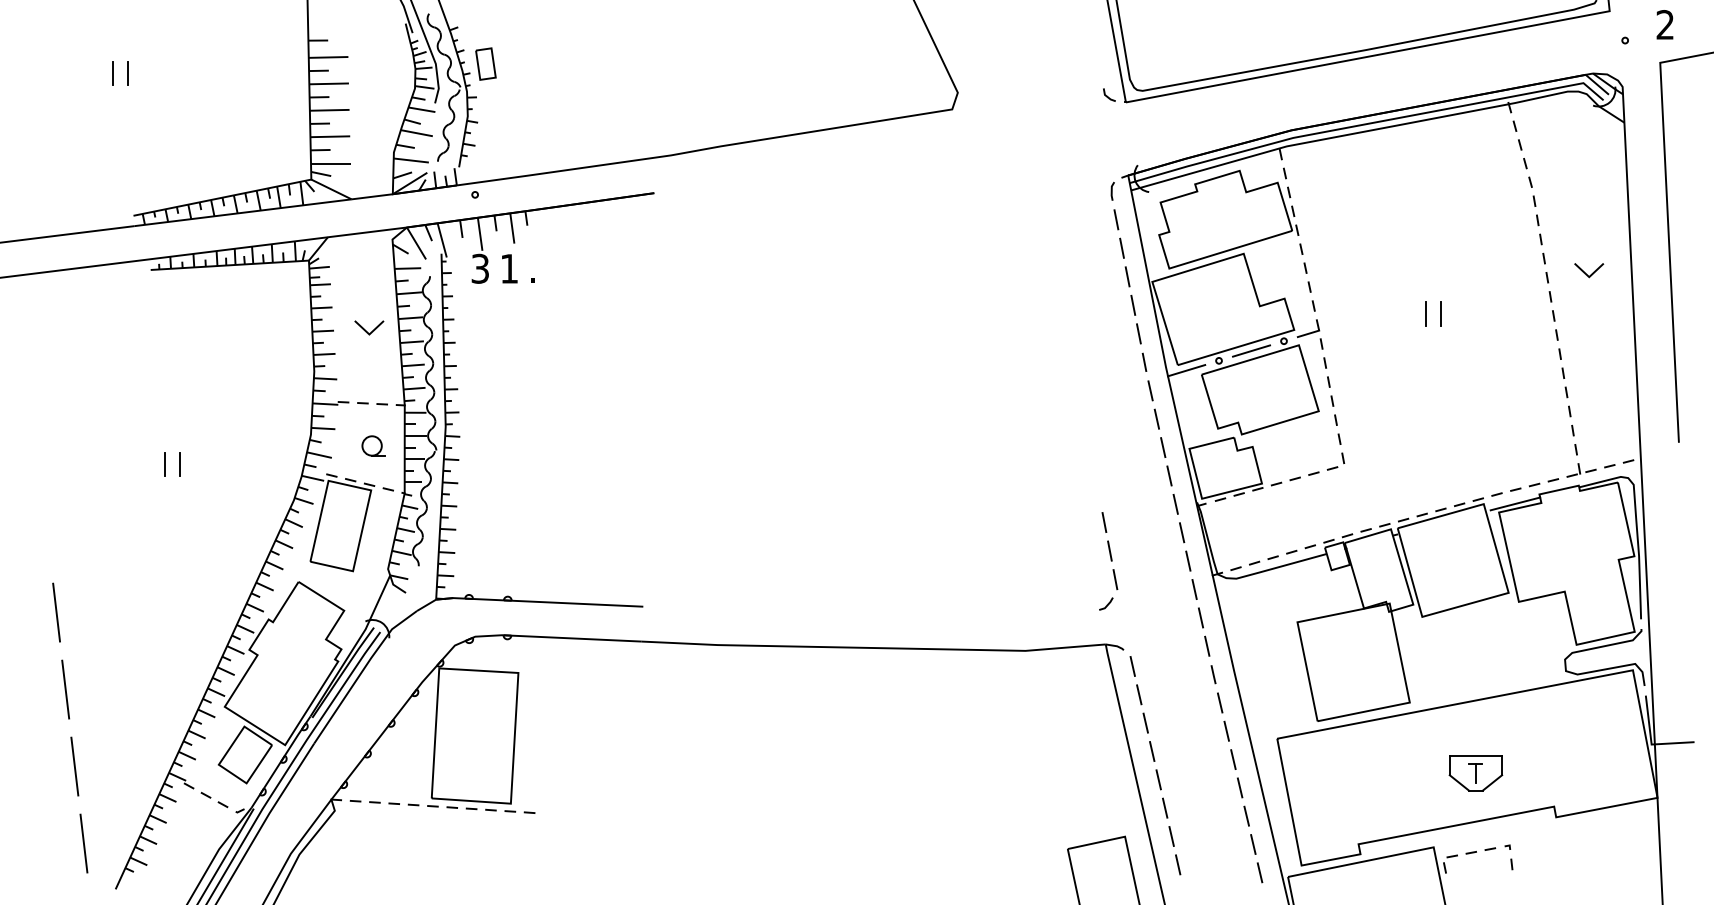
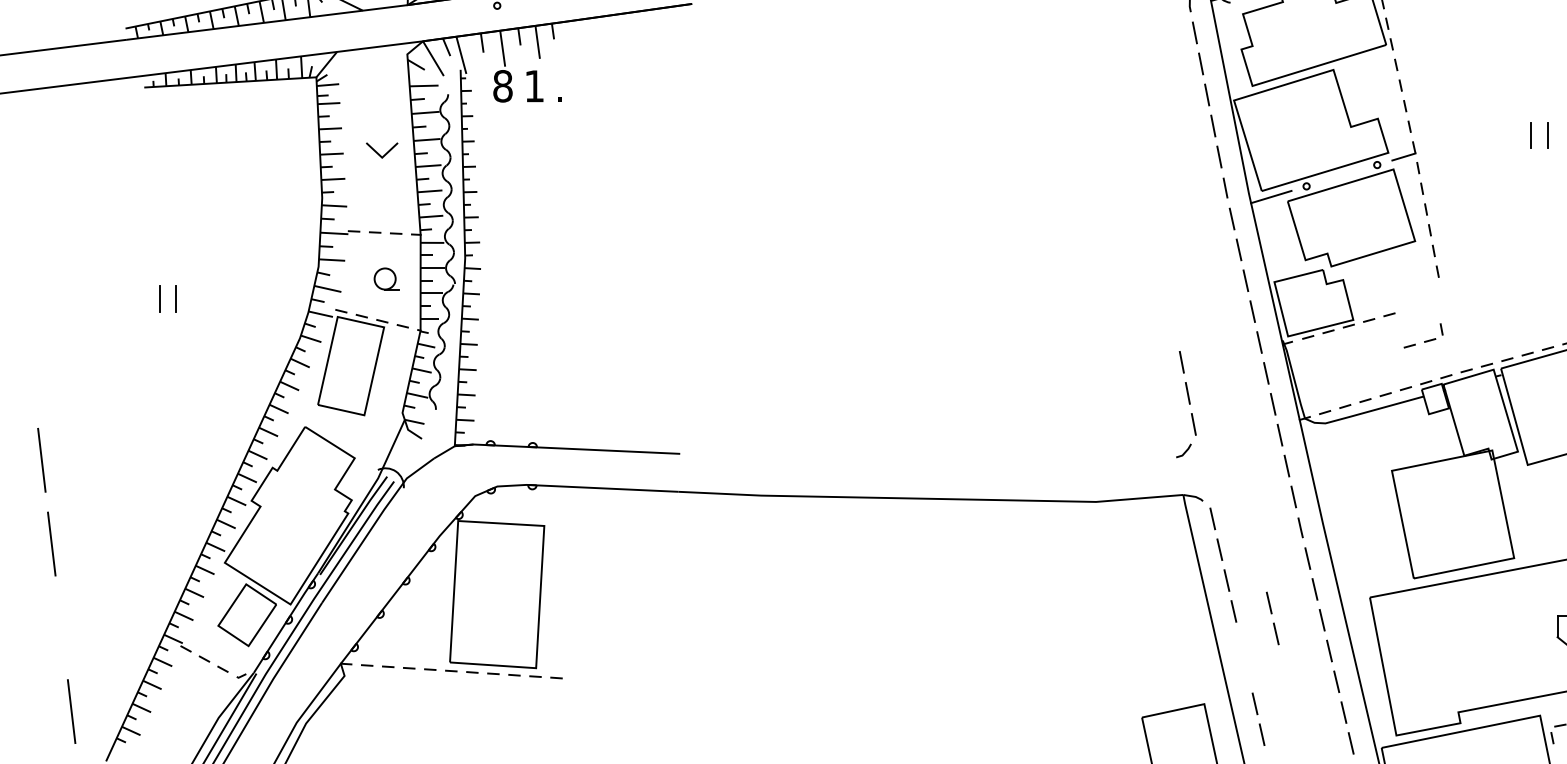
text: (480, 268) -> (503, 85), 3 -> 8
line: (1251, 350) -> (1341, 175), removed
part: (1326, 463) -> (1423, 335), moved
line: (74, 766) -> (61, 627), removed
line: (1161, 790) -> (1272, 614), moved

